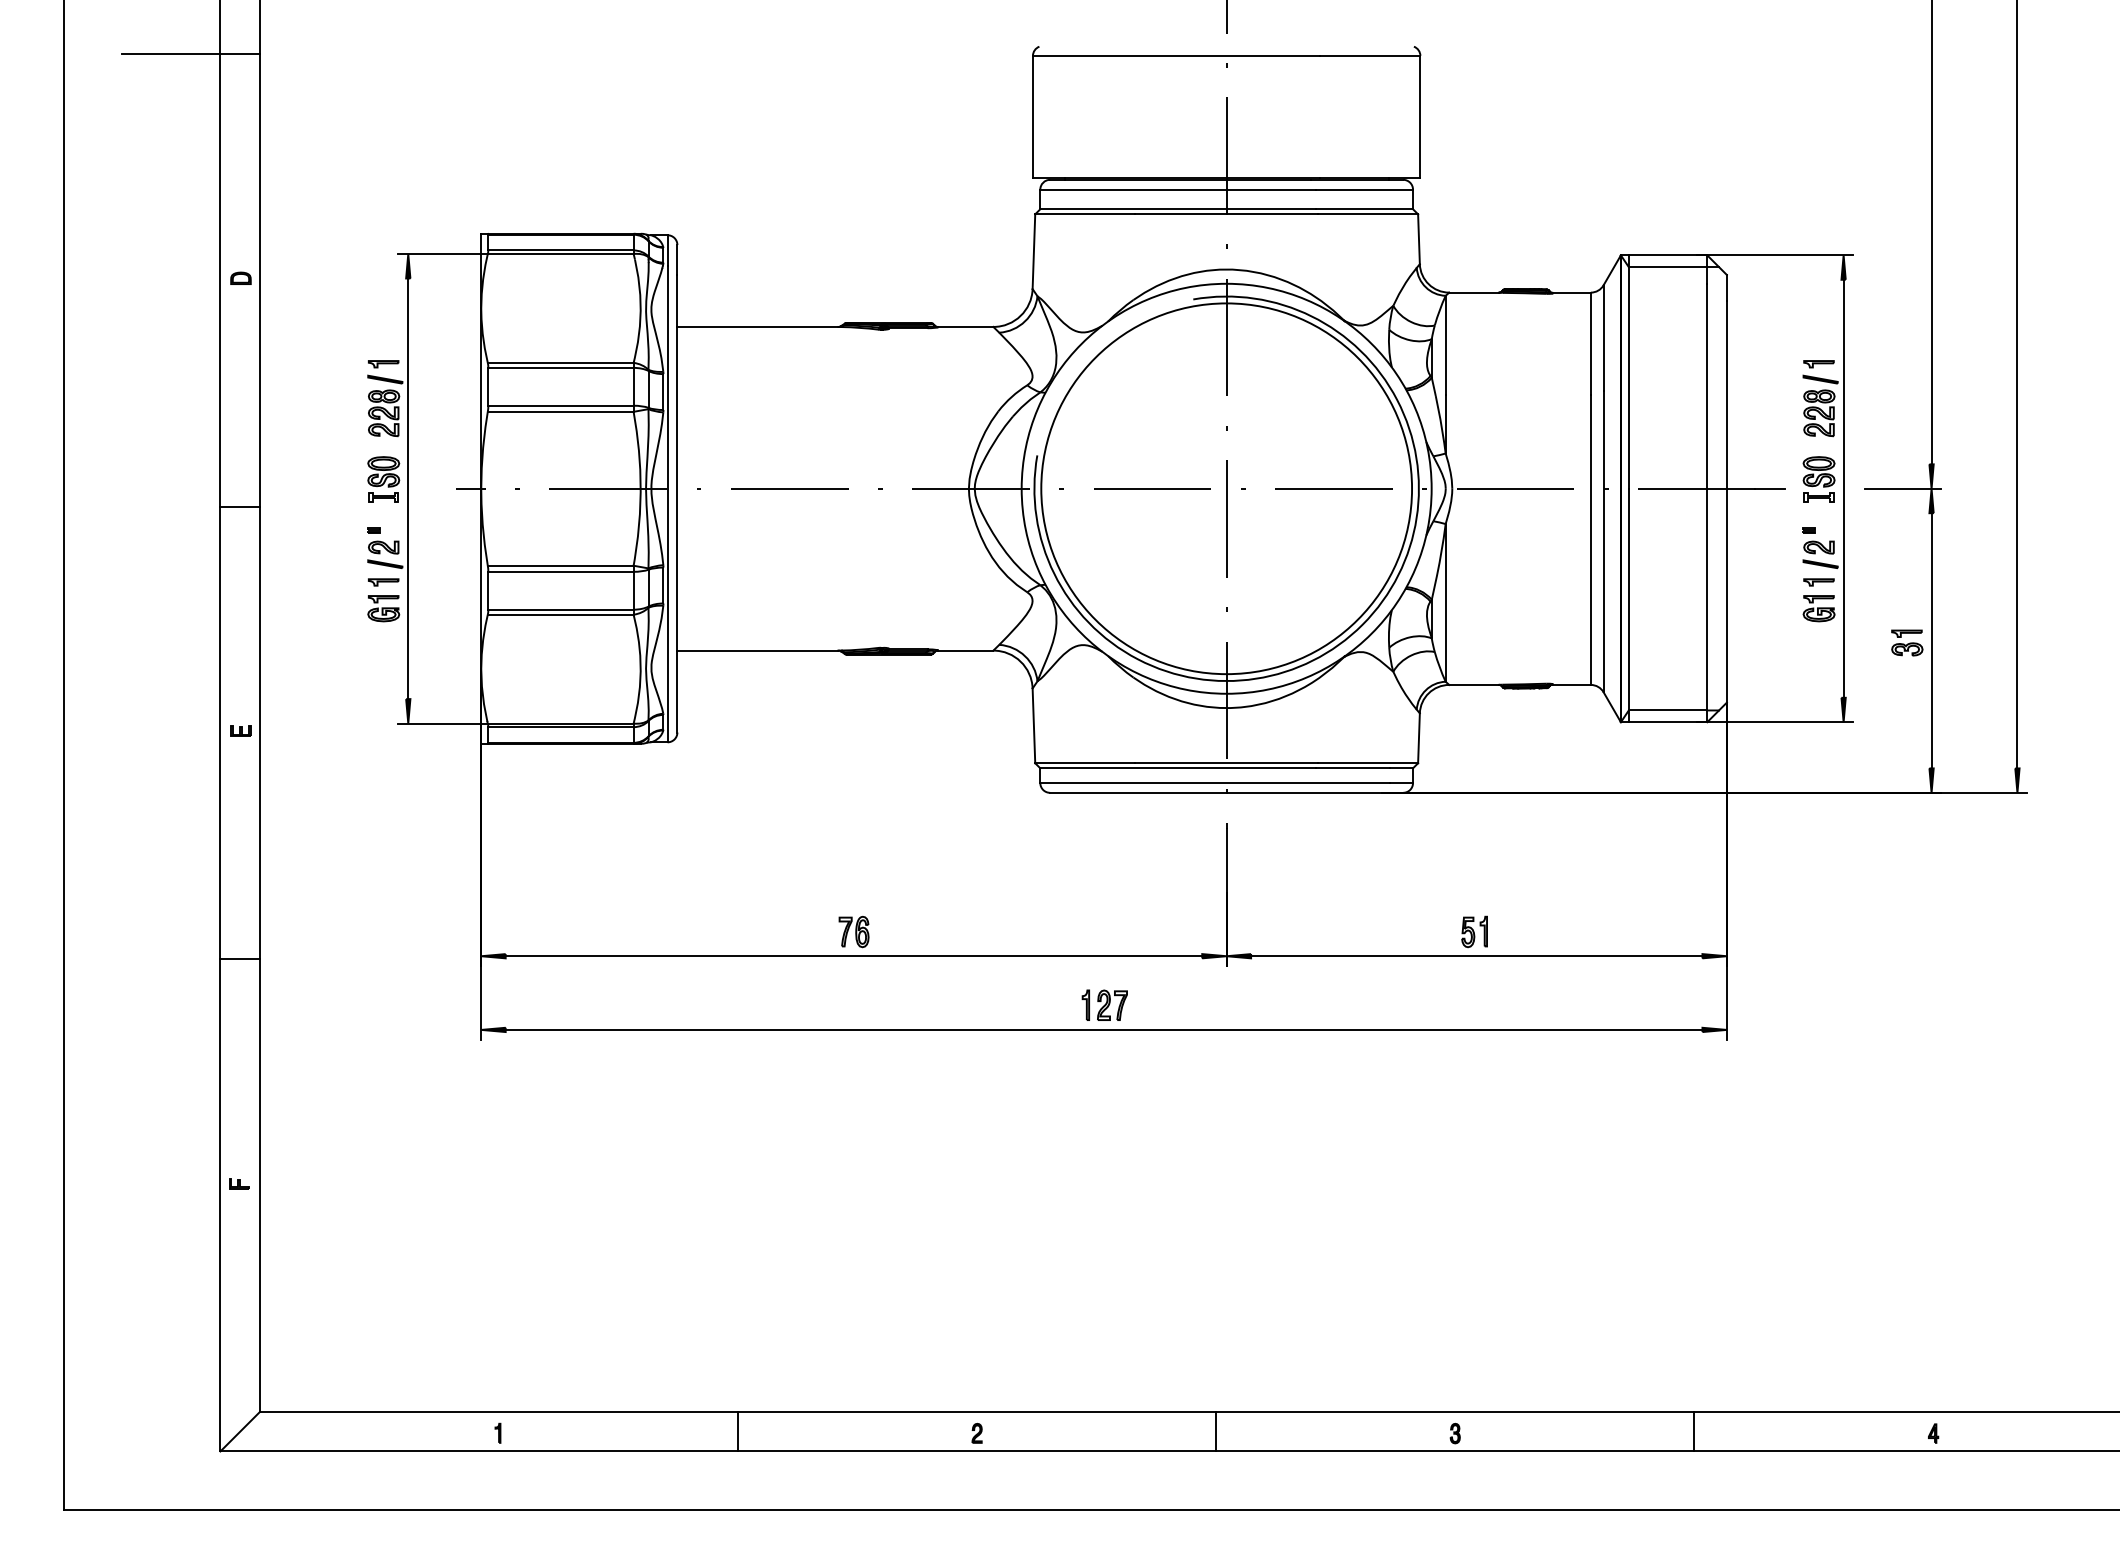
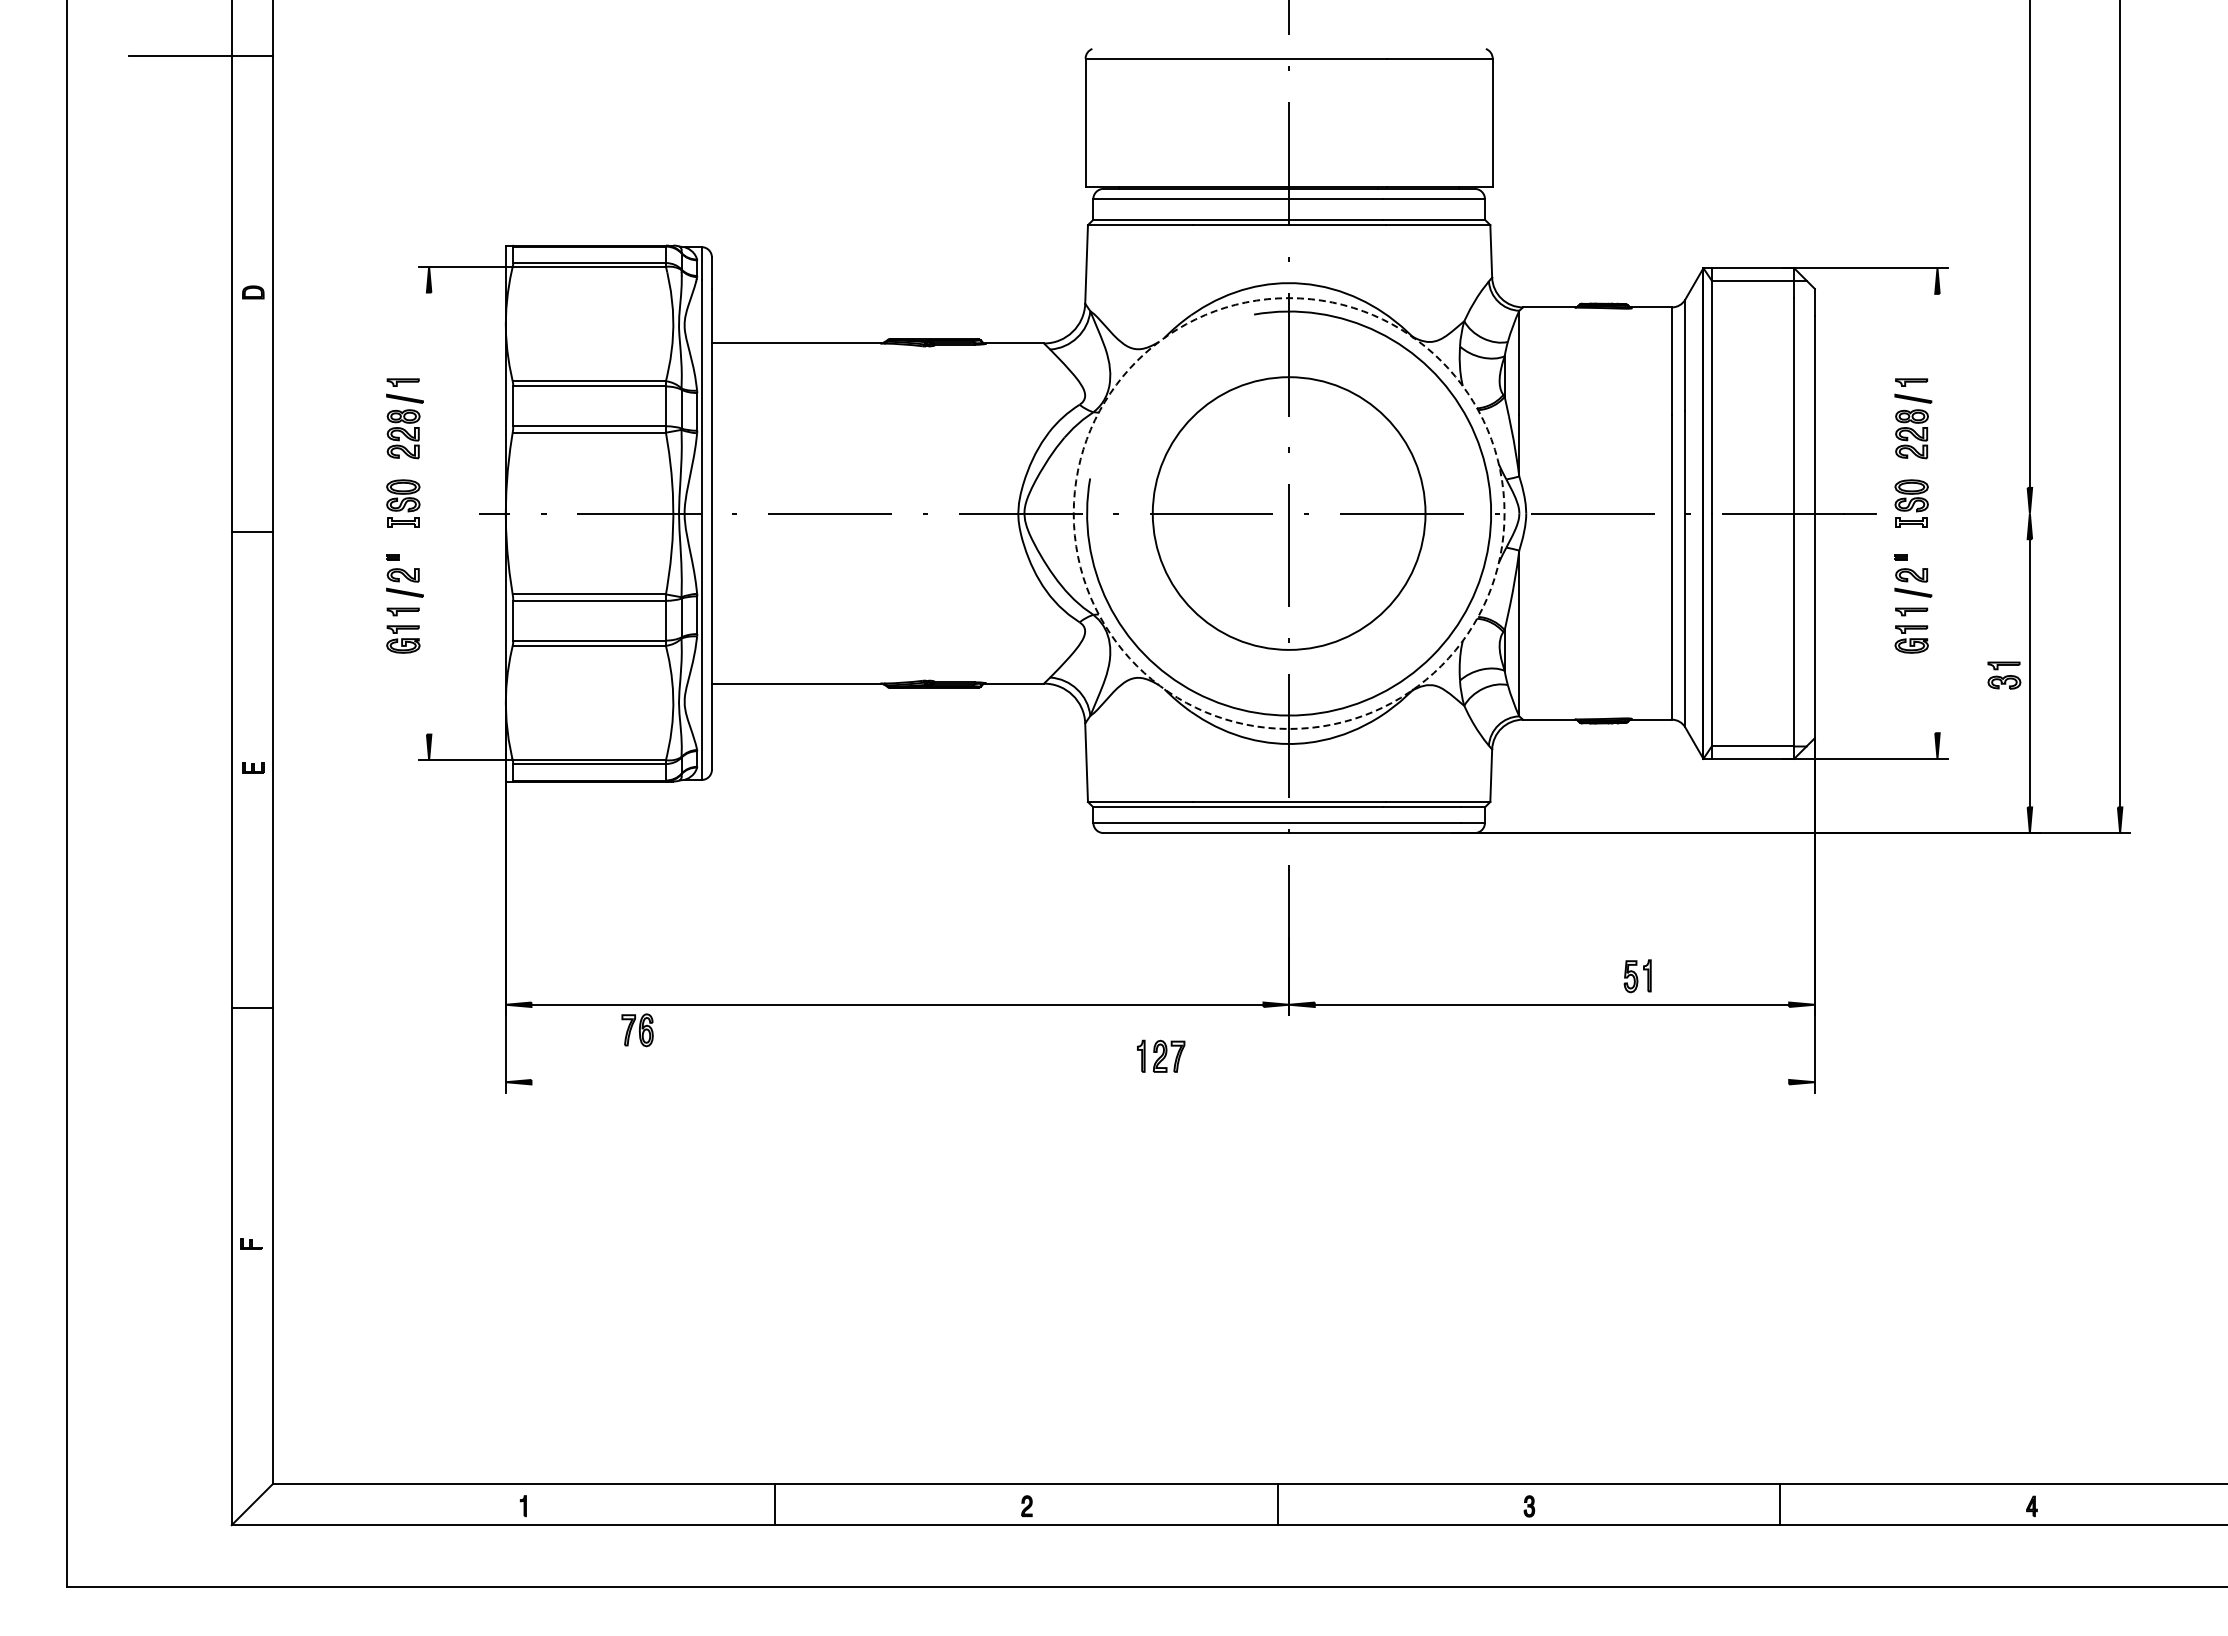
line: (408, 488) -> (429, 513), removed
circle: (1226, 488) -> (1288, 513), size x0.7
circle: (1226, 488) -> (1288, 513), solid -> dashed
line: (1843, 488) -> (1937, 513), removed
line: (1902, 488) -> (1999, 513), removed
part: (853, 932) -> (637, 1030), moved
part: (1474, 932) -> (1637, 976), moved
line: (1104, 1030) -> (1160, 1082), removed

